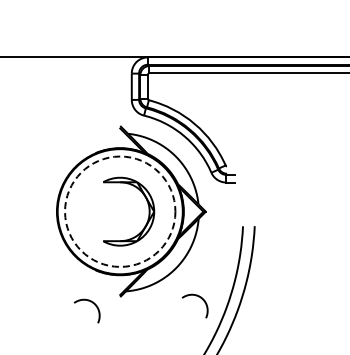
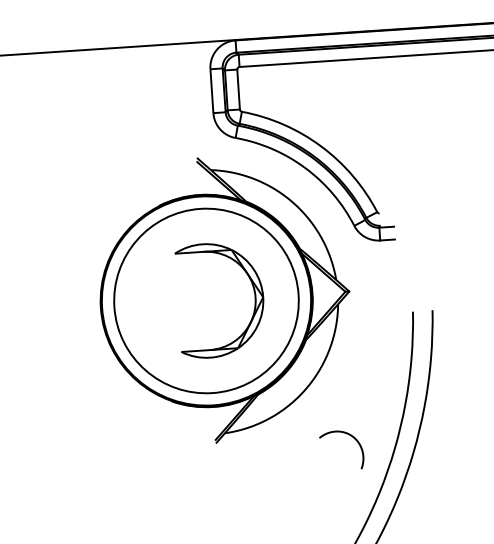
circle: (120, 211) -> (206, 300), dashed -> solid
curve: (90, 302) -> (166, 455), removed

